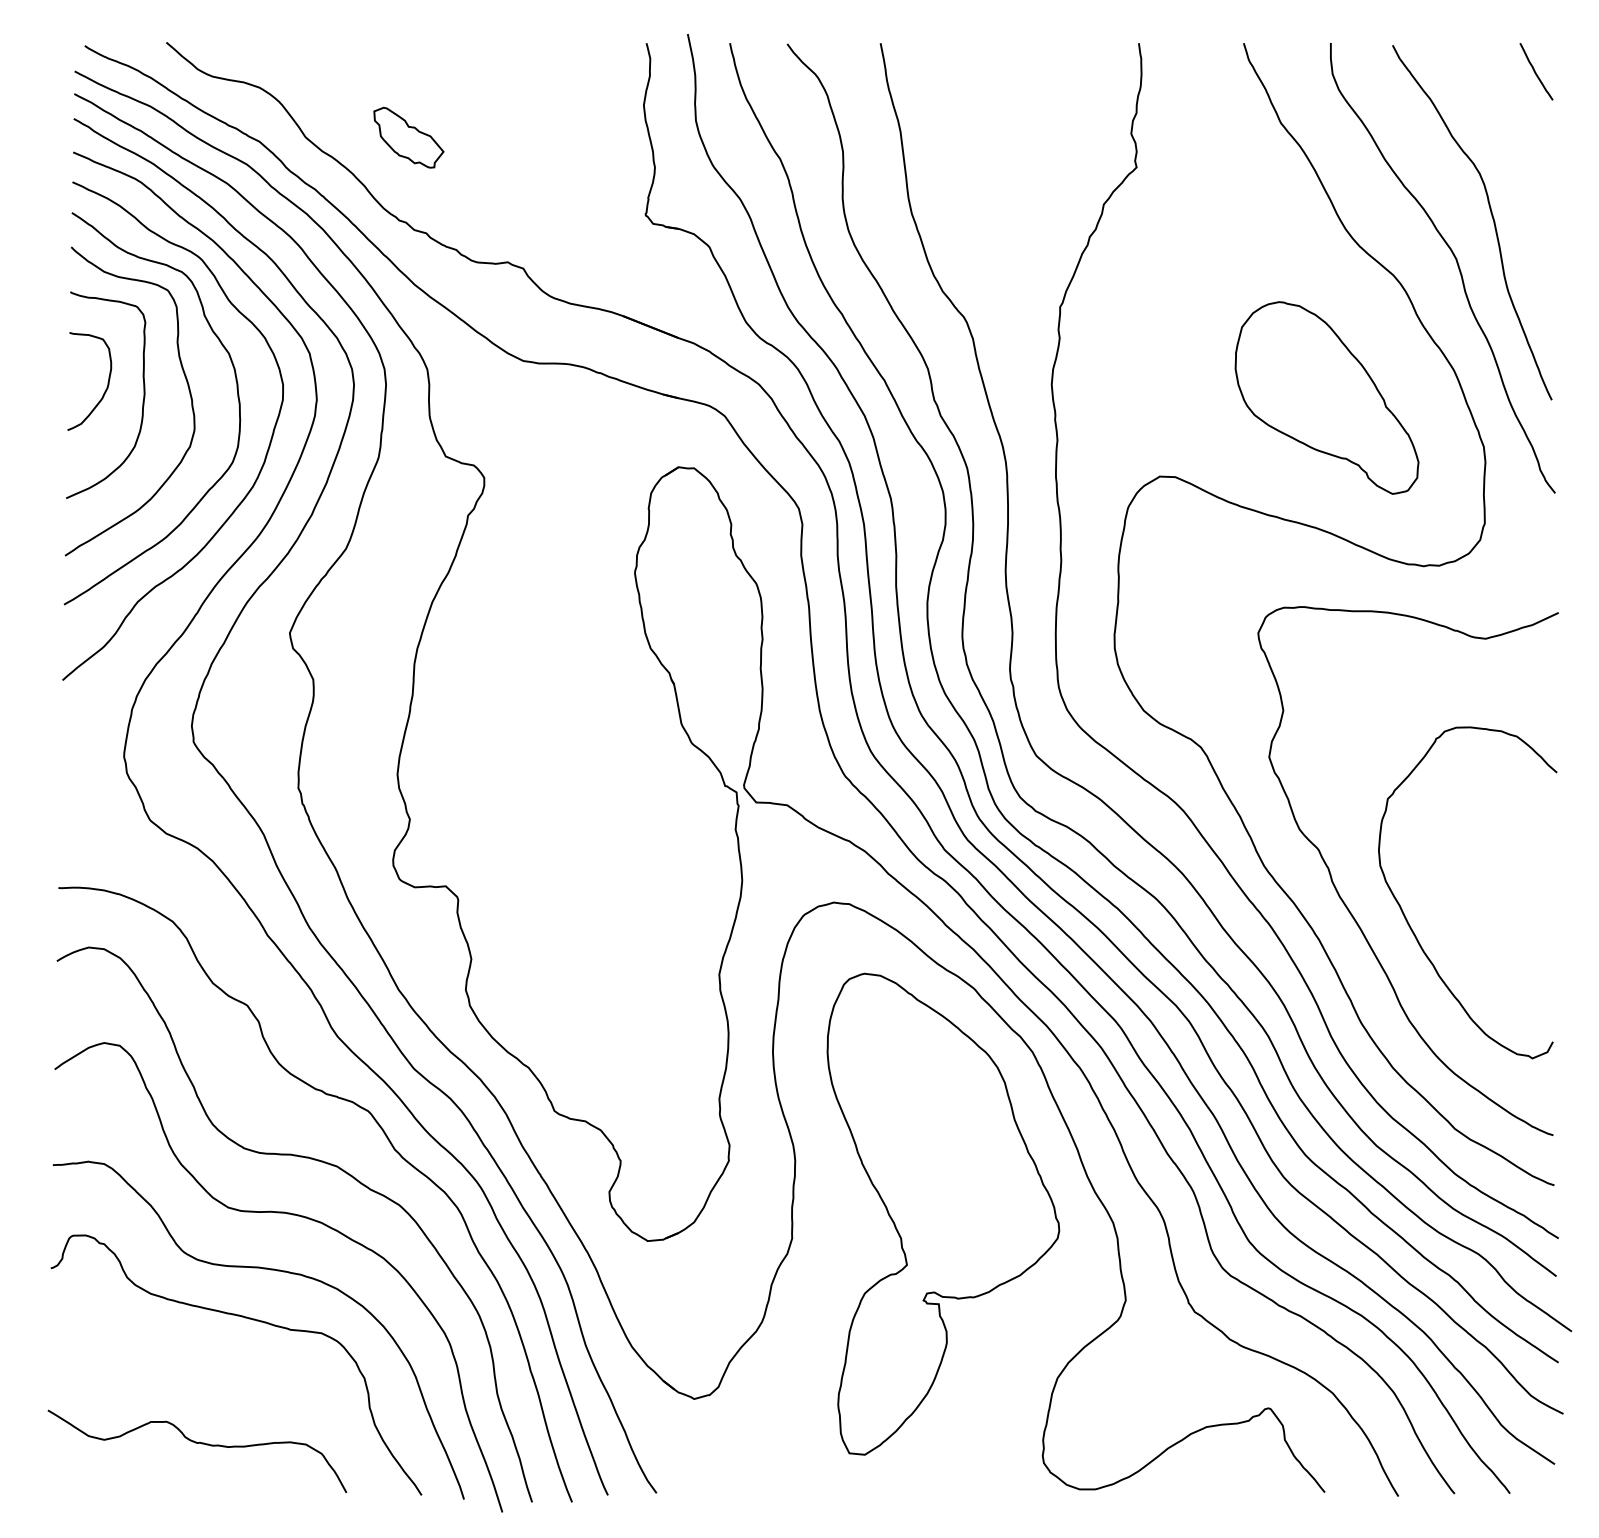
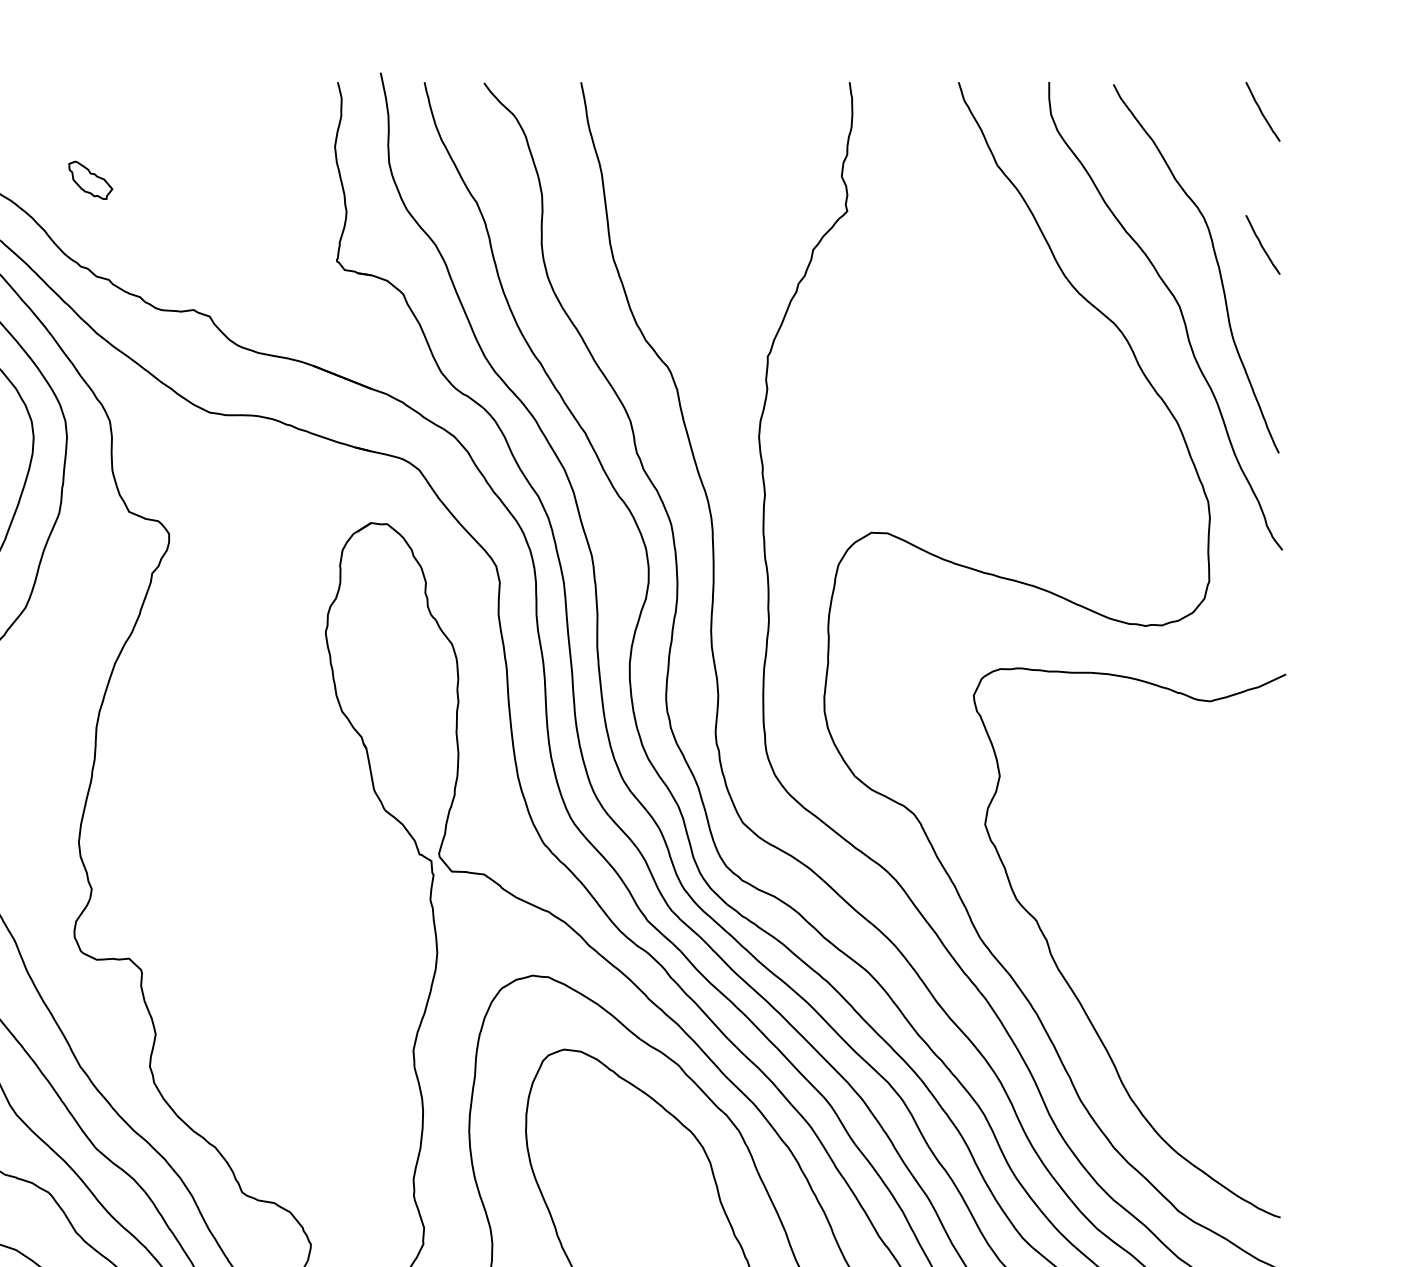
part: (408, 137) -> (90, 180), size x0.6
curve: (1535, 199) -> (1261, 244), added
part: (1326, 397) -> (1044, 450), removed
curve: (1408, 921) -> (1129, 995), removed

